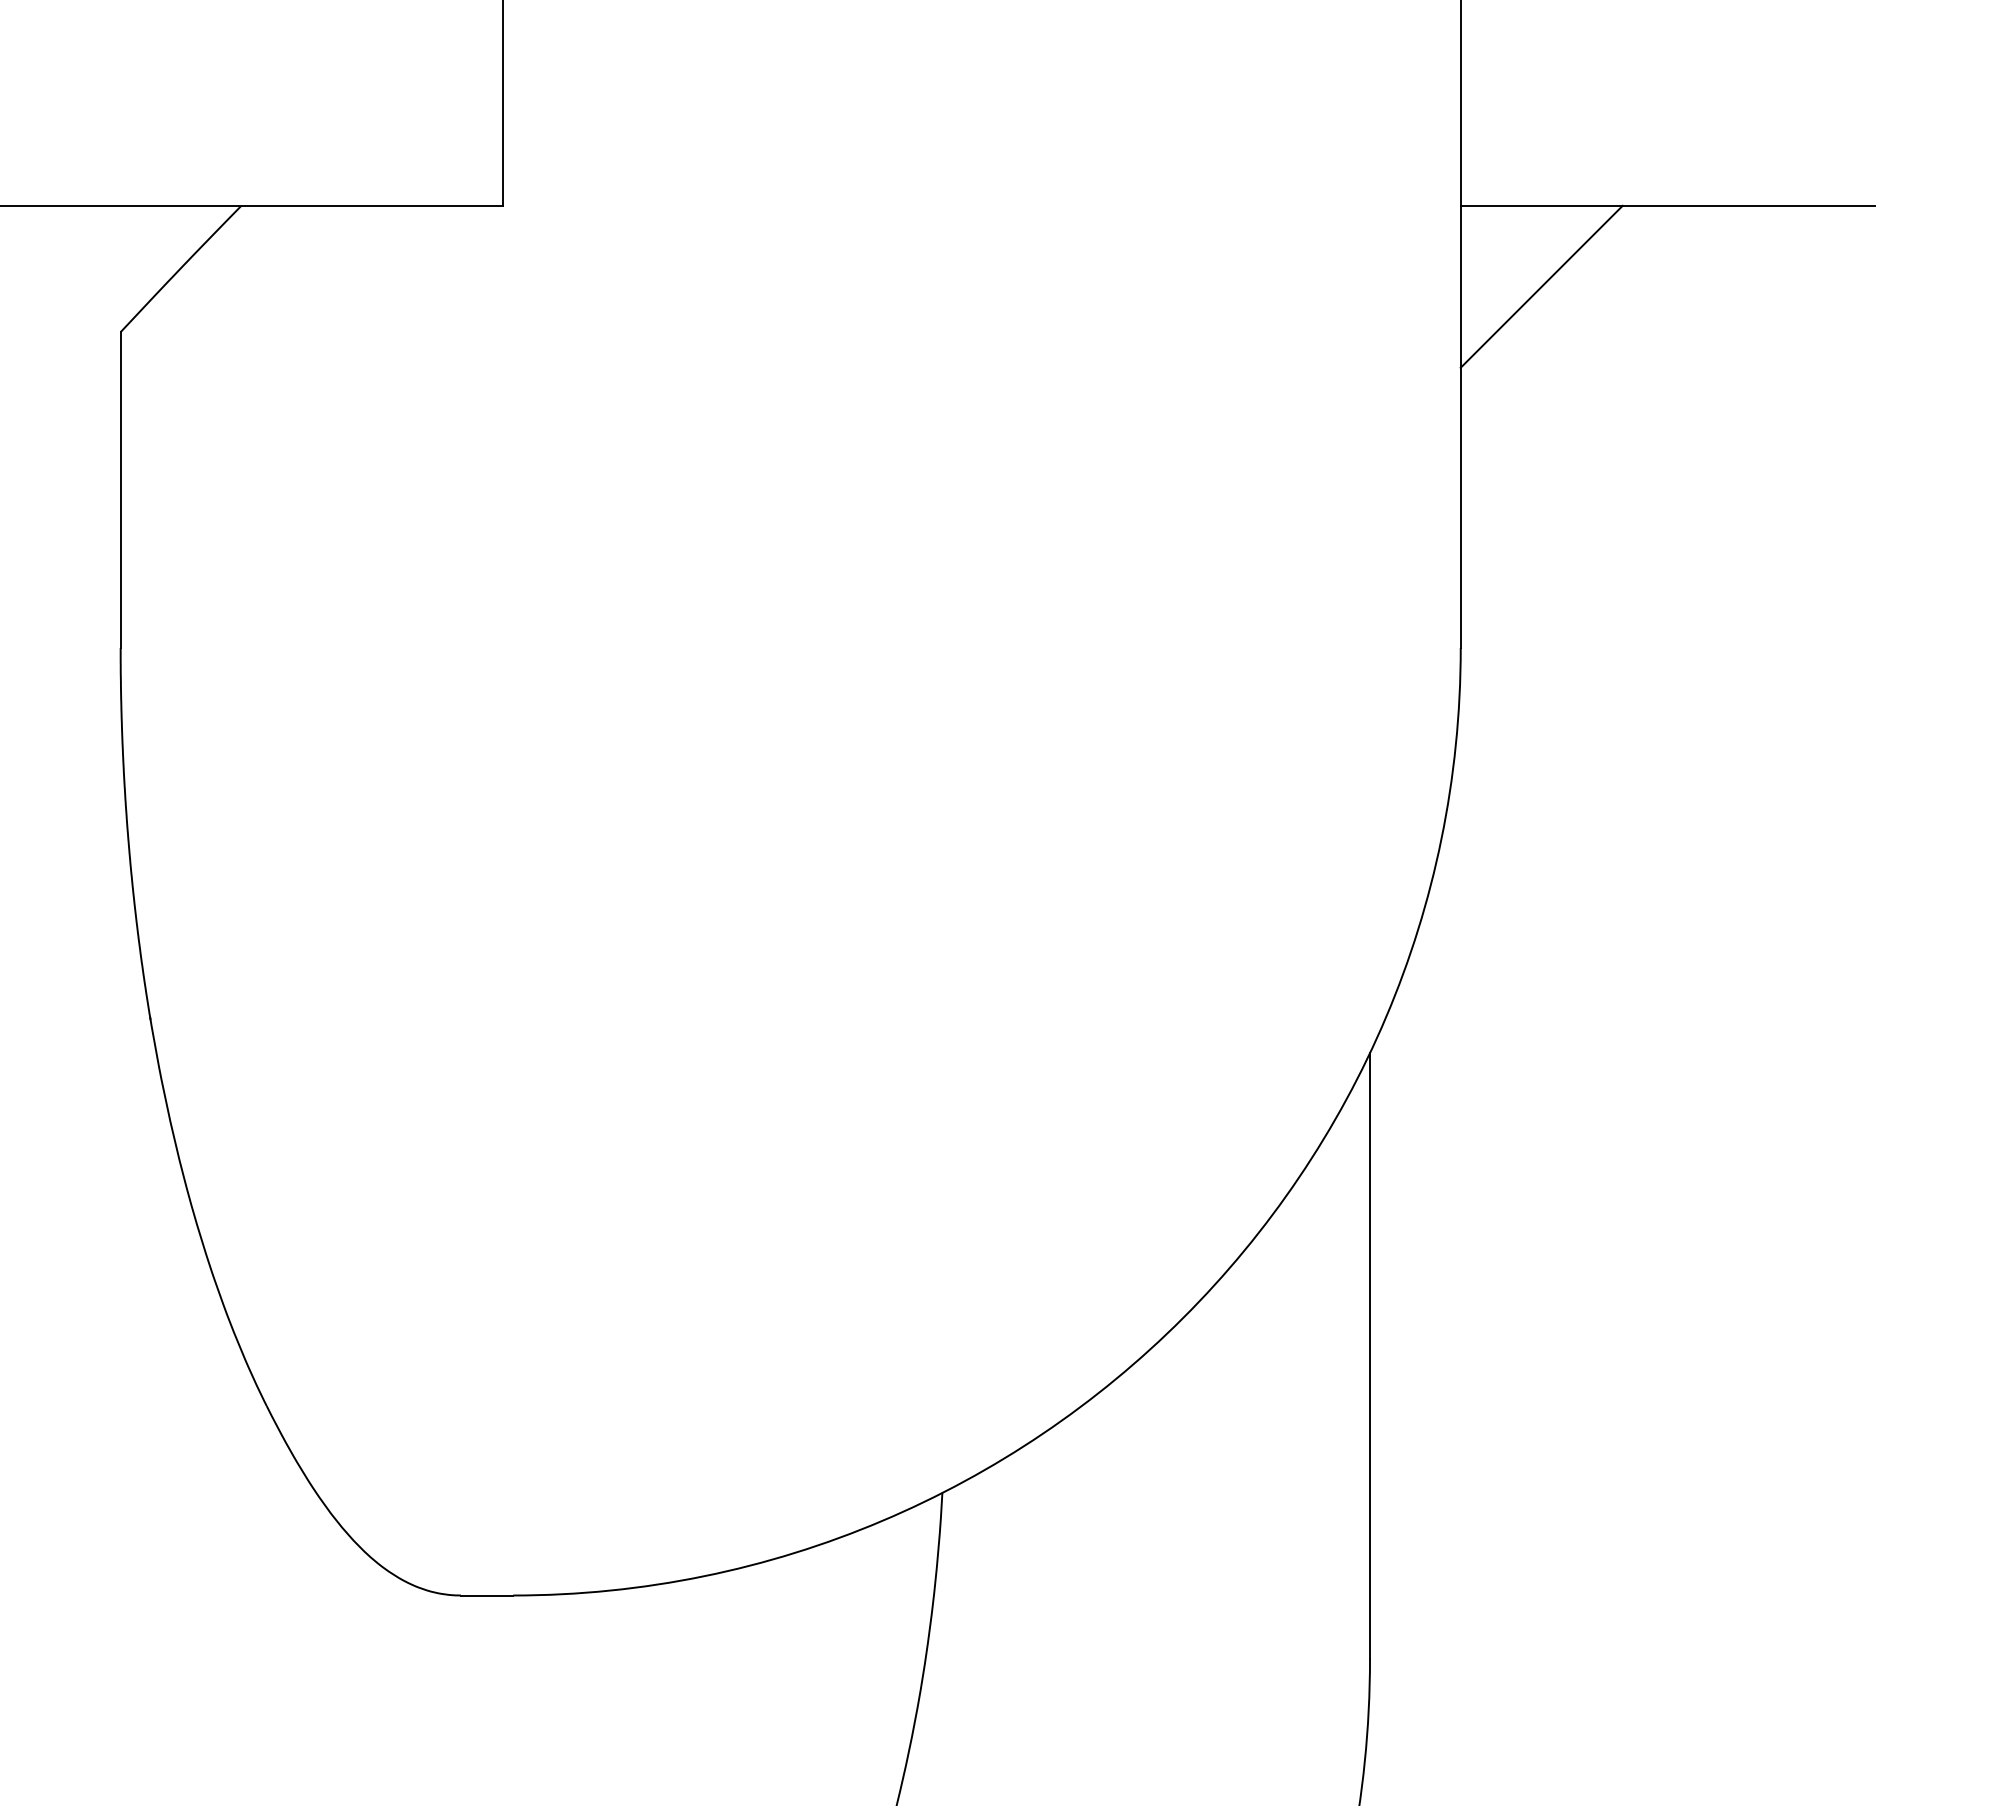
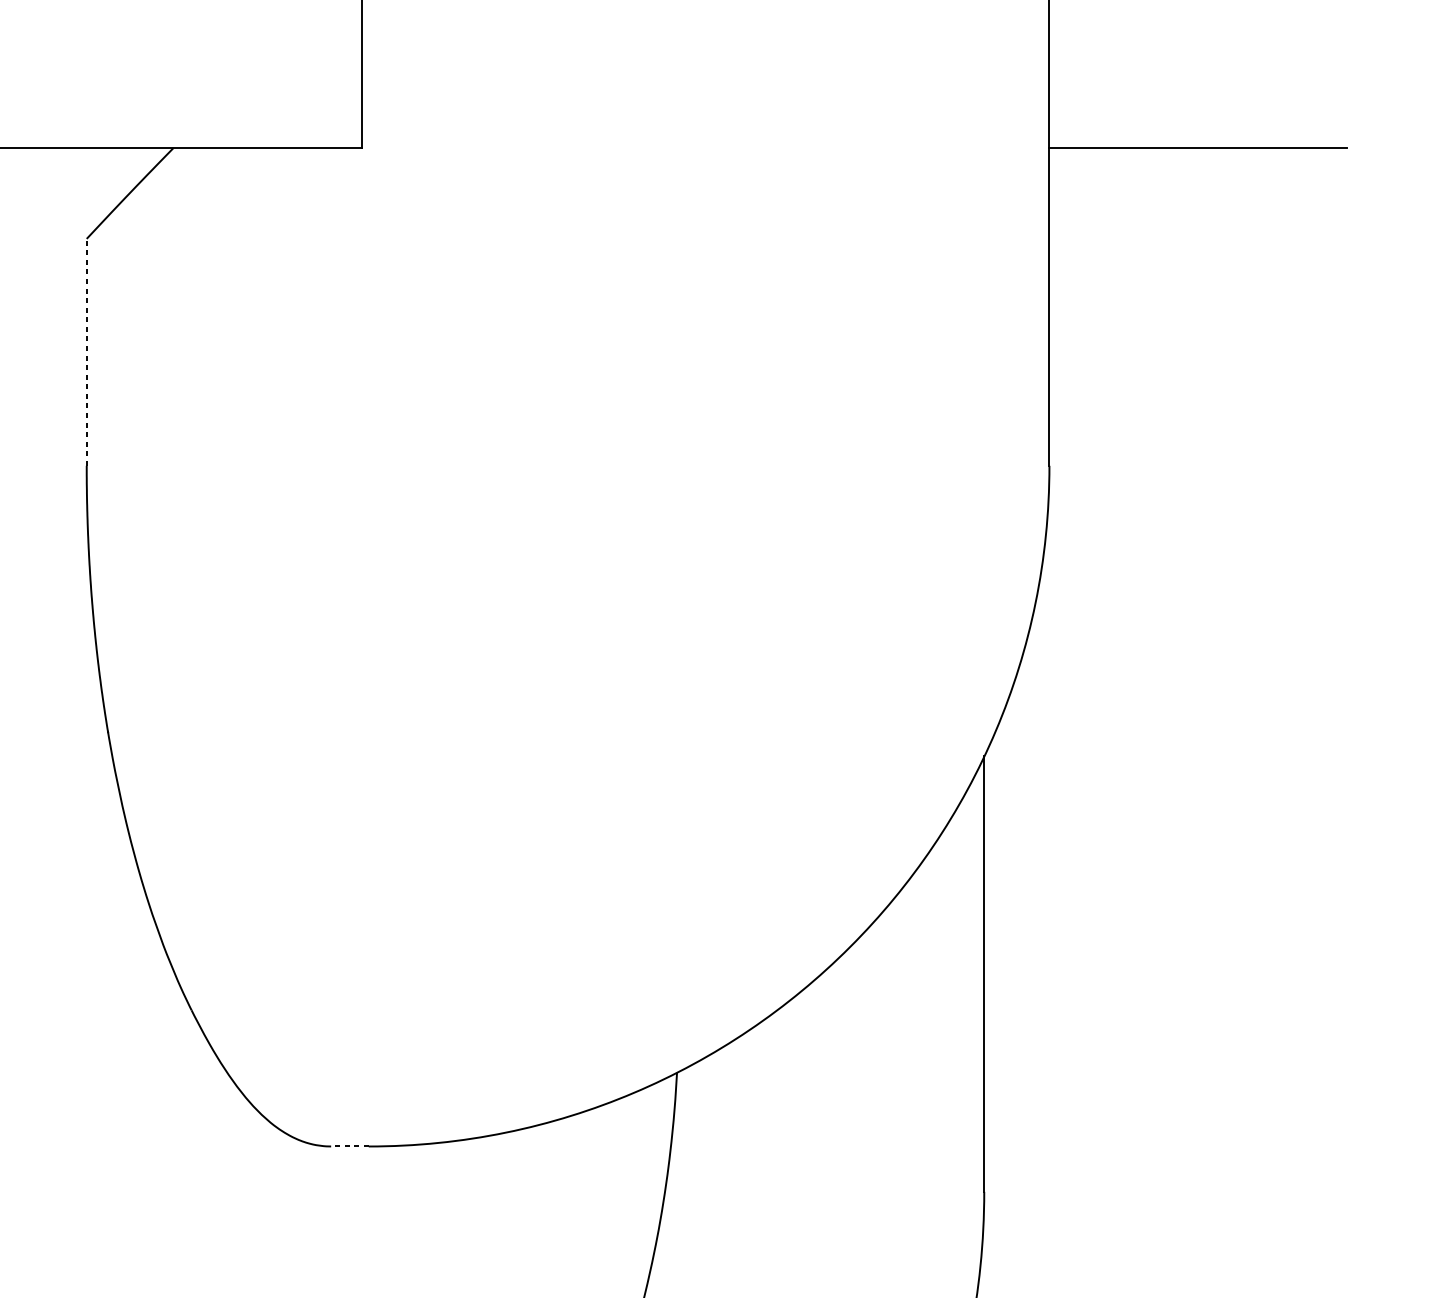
line: (1541, 286) -> (1107, 206), removed
line: (120, 490) -> (86, 352), solid -> dashed
line: (486, 1595) -> (349, 1146), solid -> dashed

